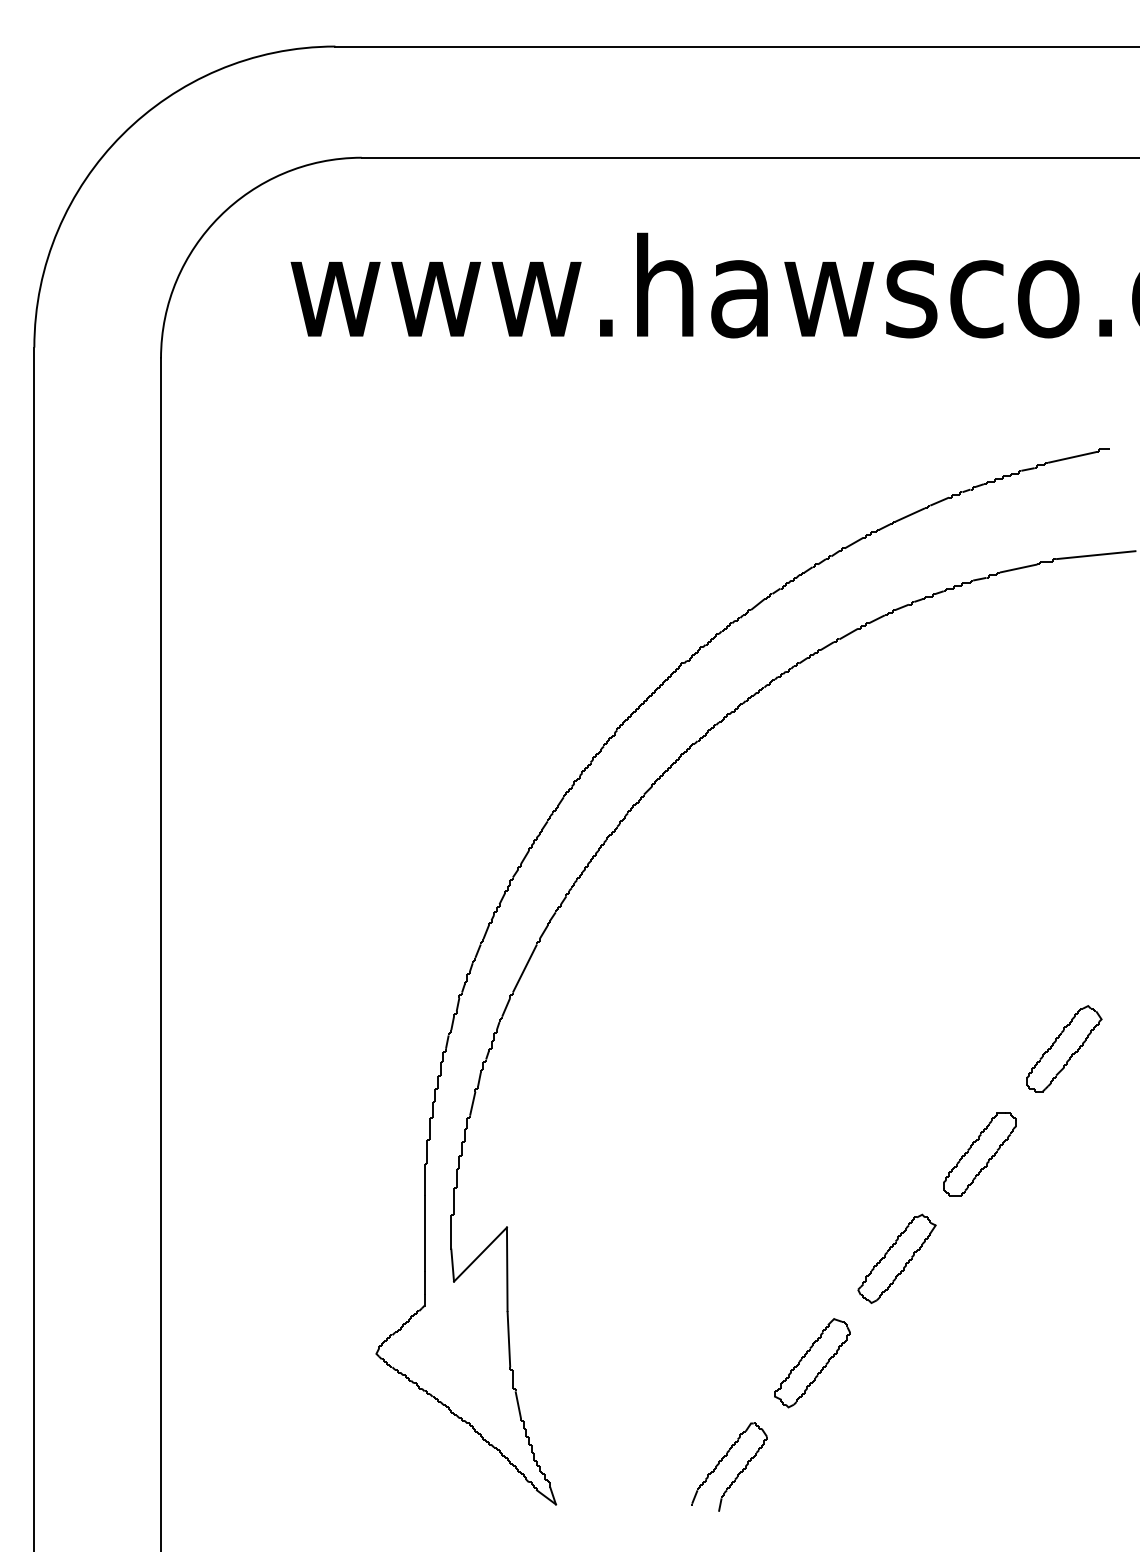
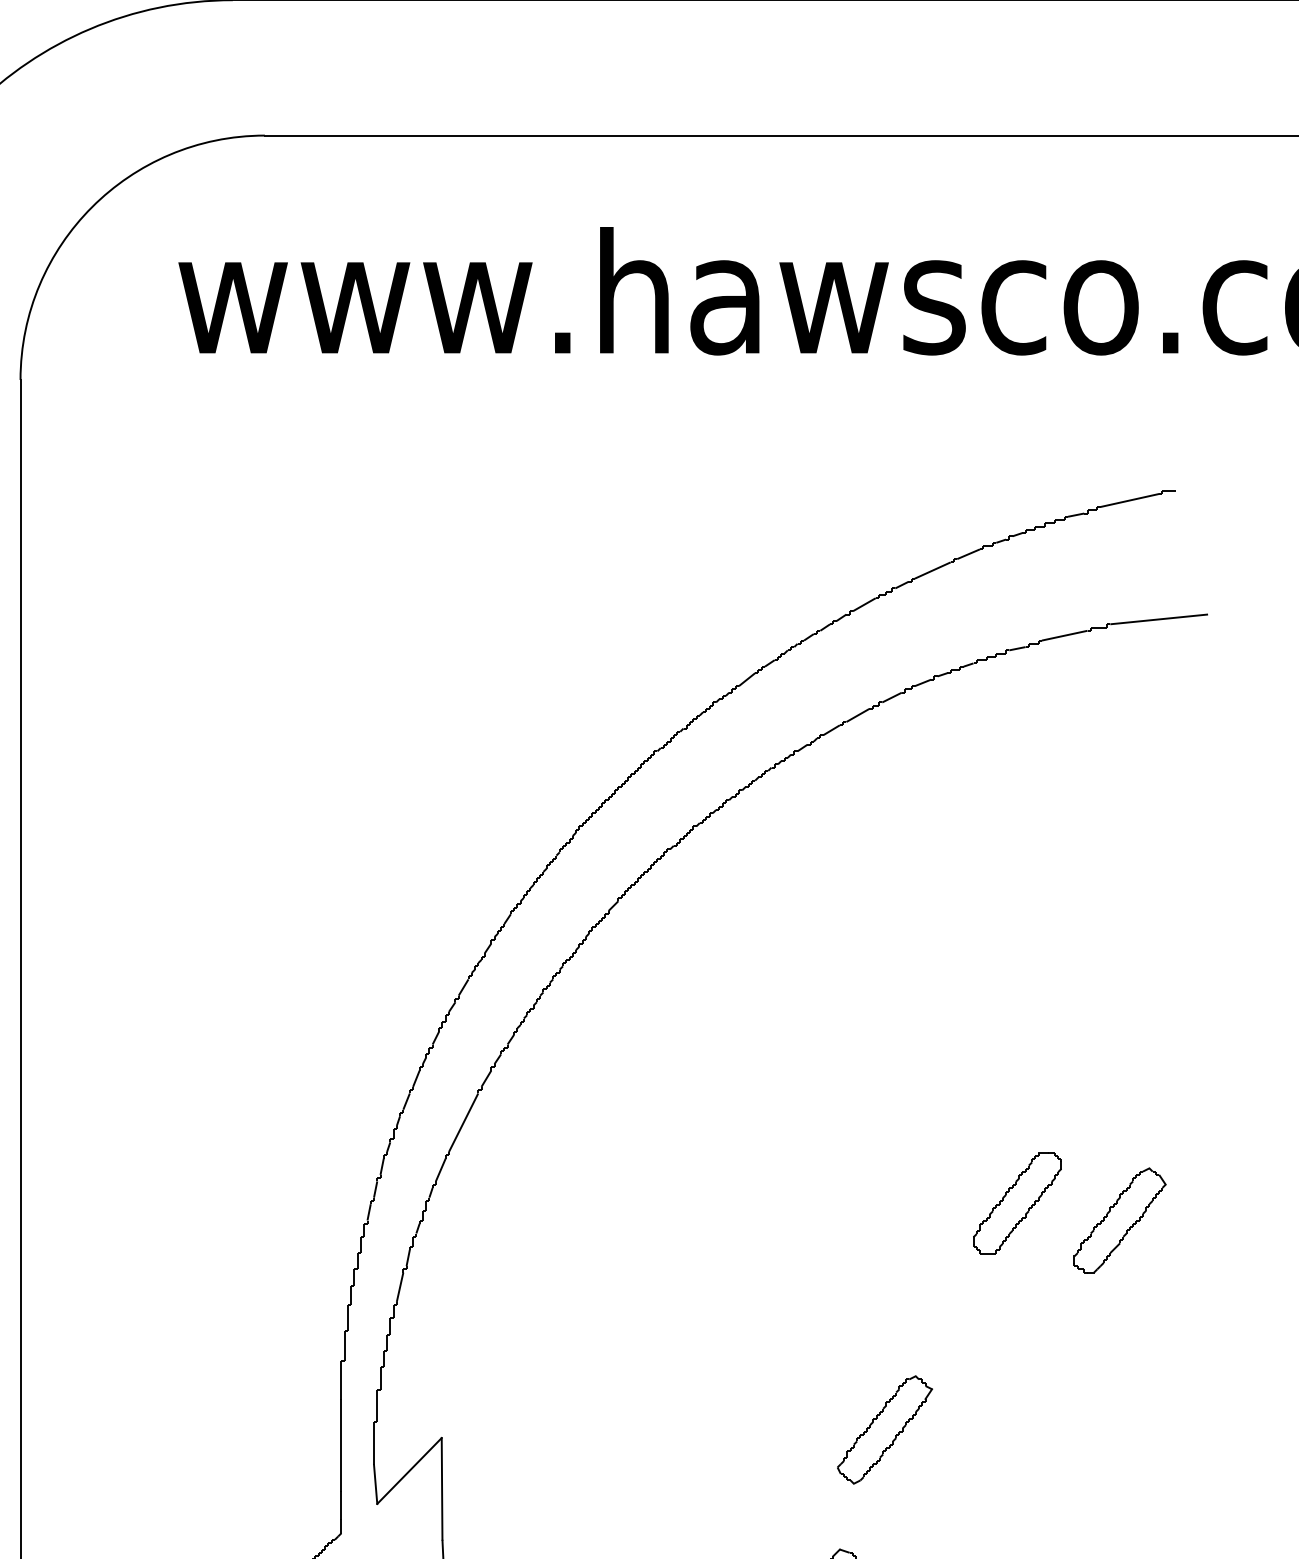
part: (979, 1154) -> (1017, 1203), moved
part: (896, 1258) -> (884, 1429), moved

